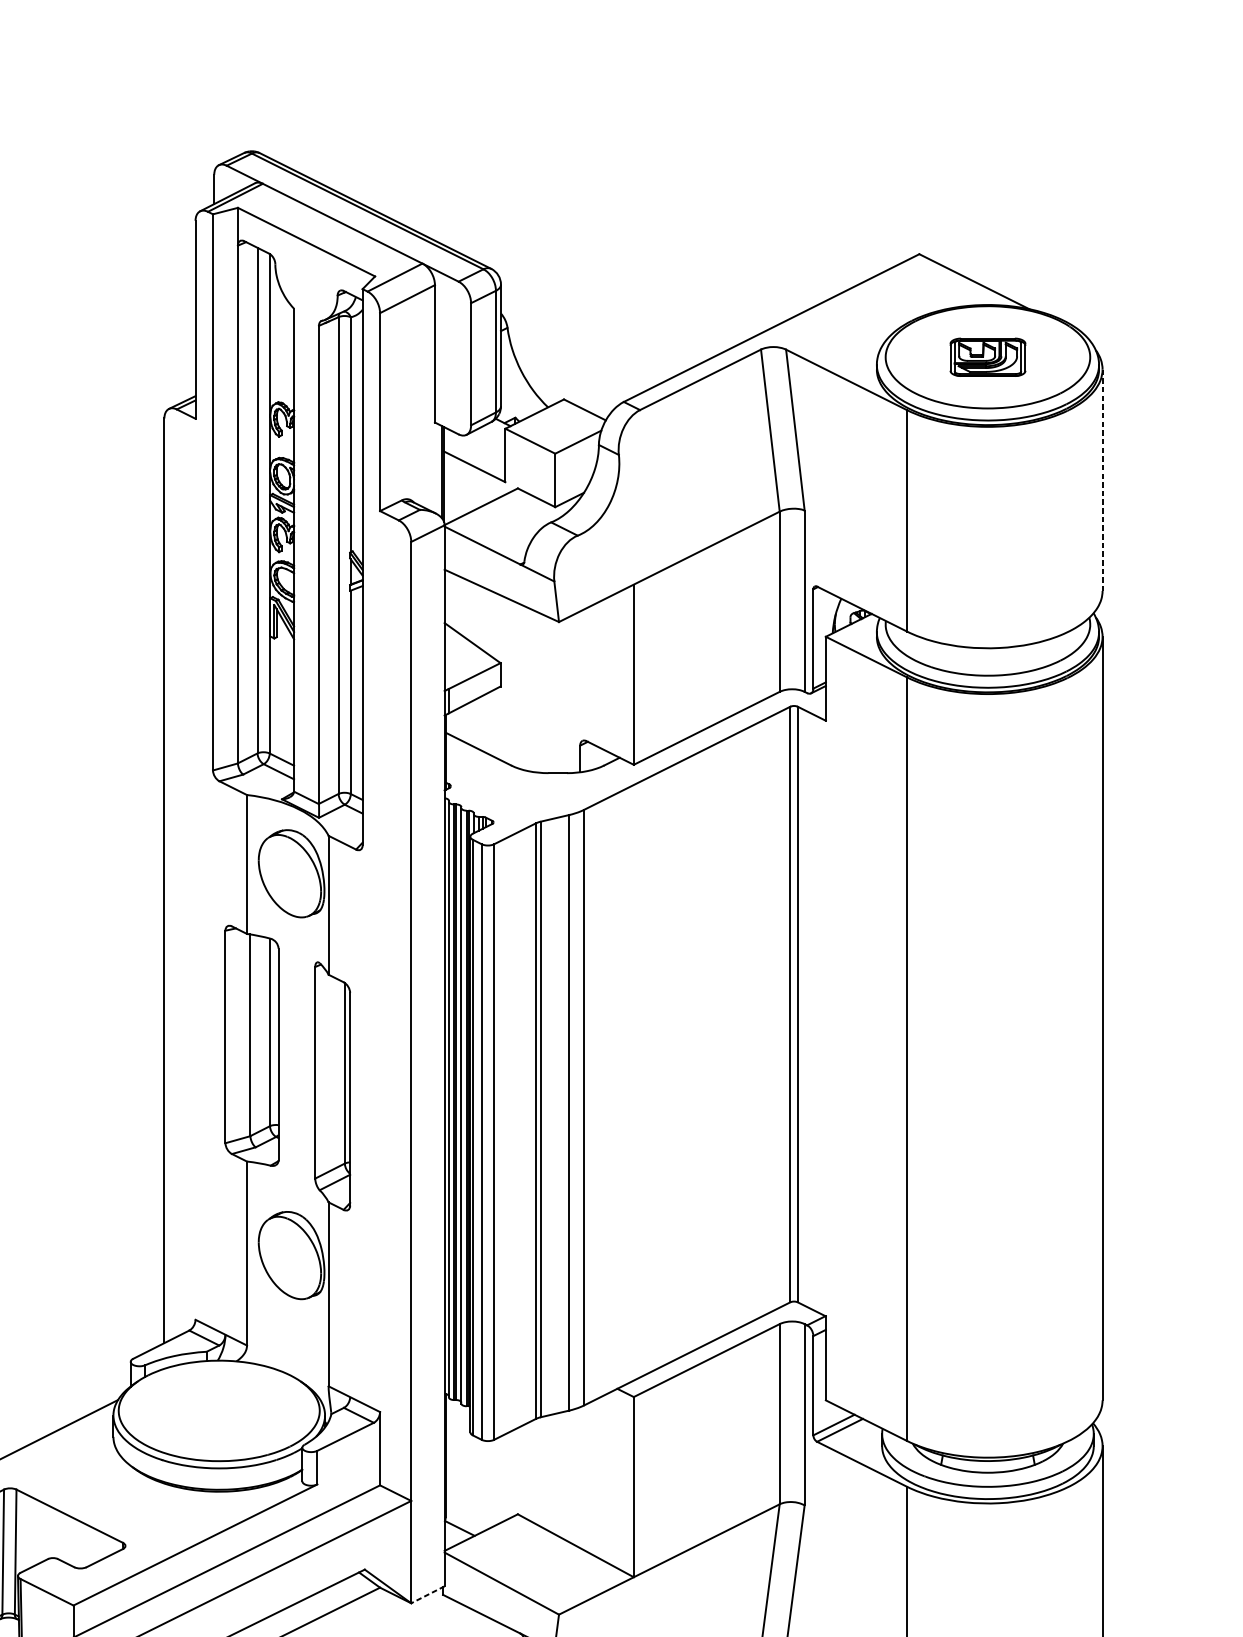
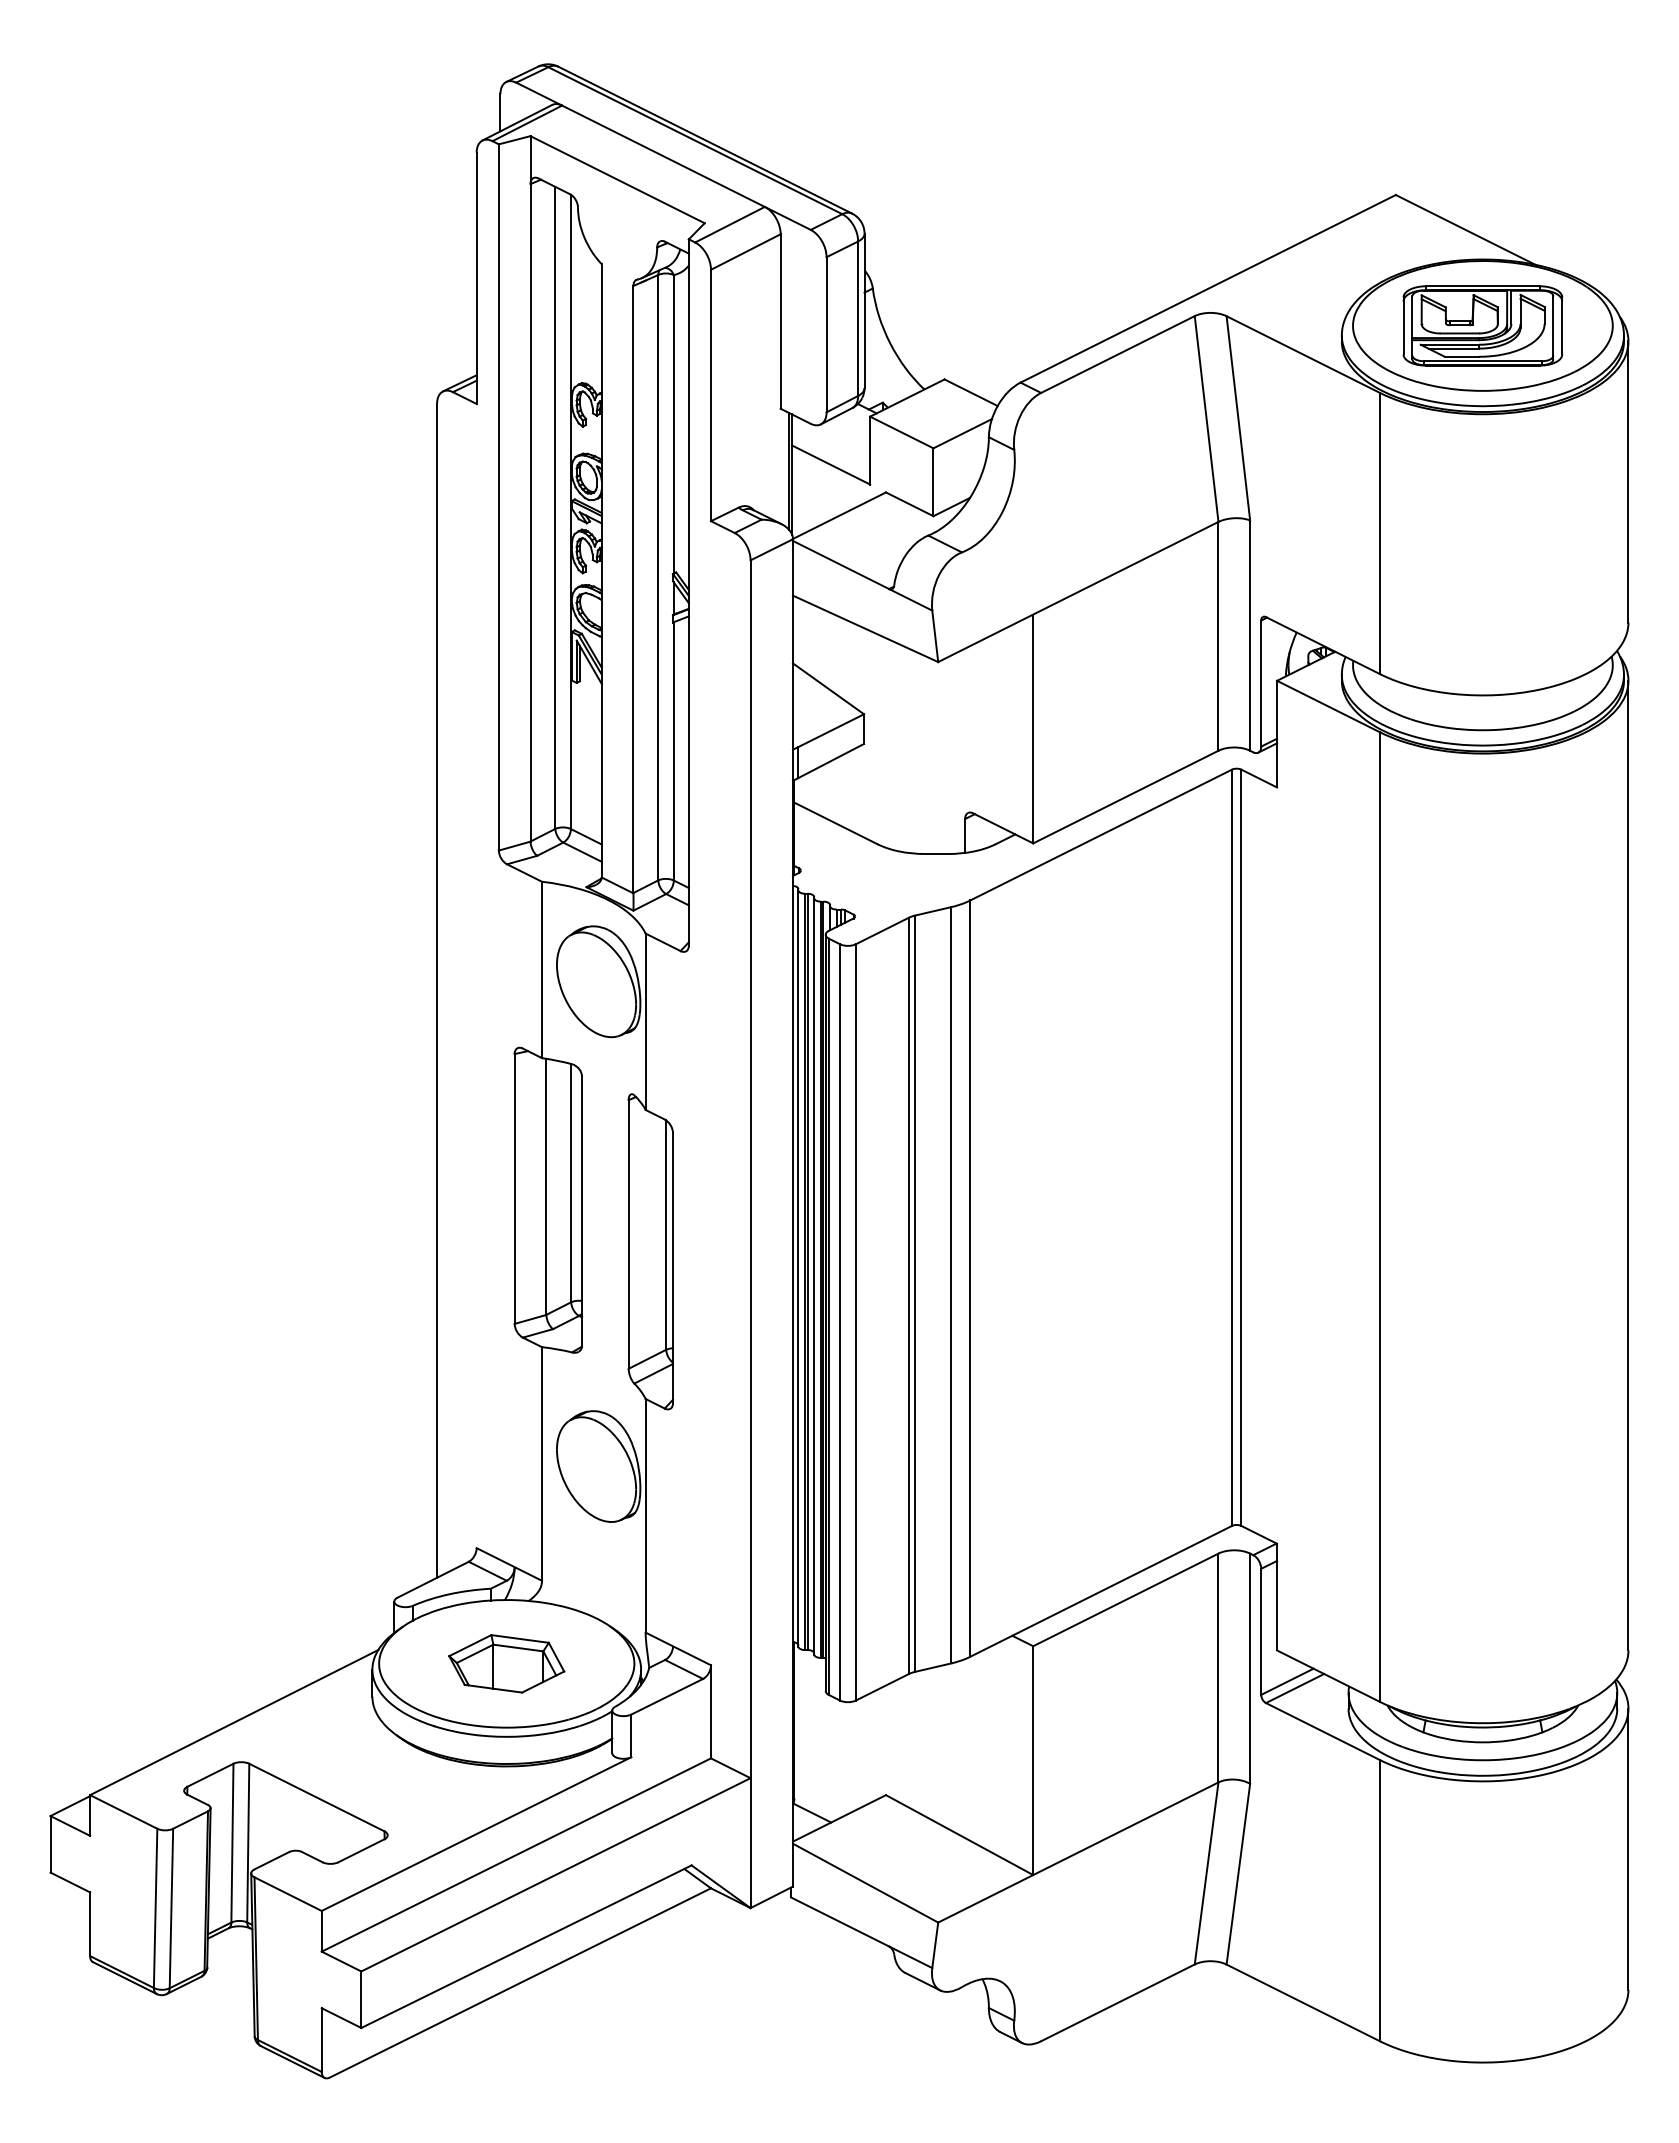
part: (987, 356) -> (1482, 325), size x1.67
line: (1102, 480) -> (1628, 482), dashed -> solid
part: (219, 1410) -> (506, 1663), added
line: (427, 1594) -> (771, 1897), dashed -> solid

